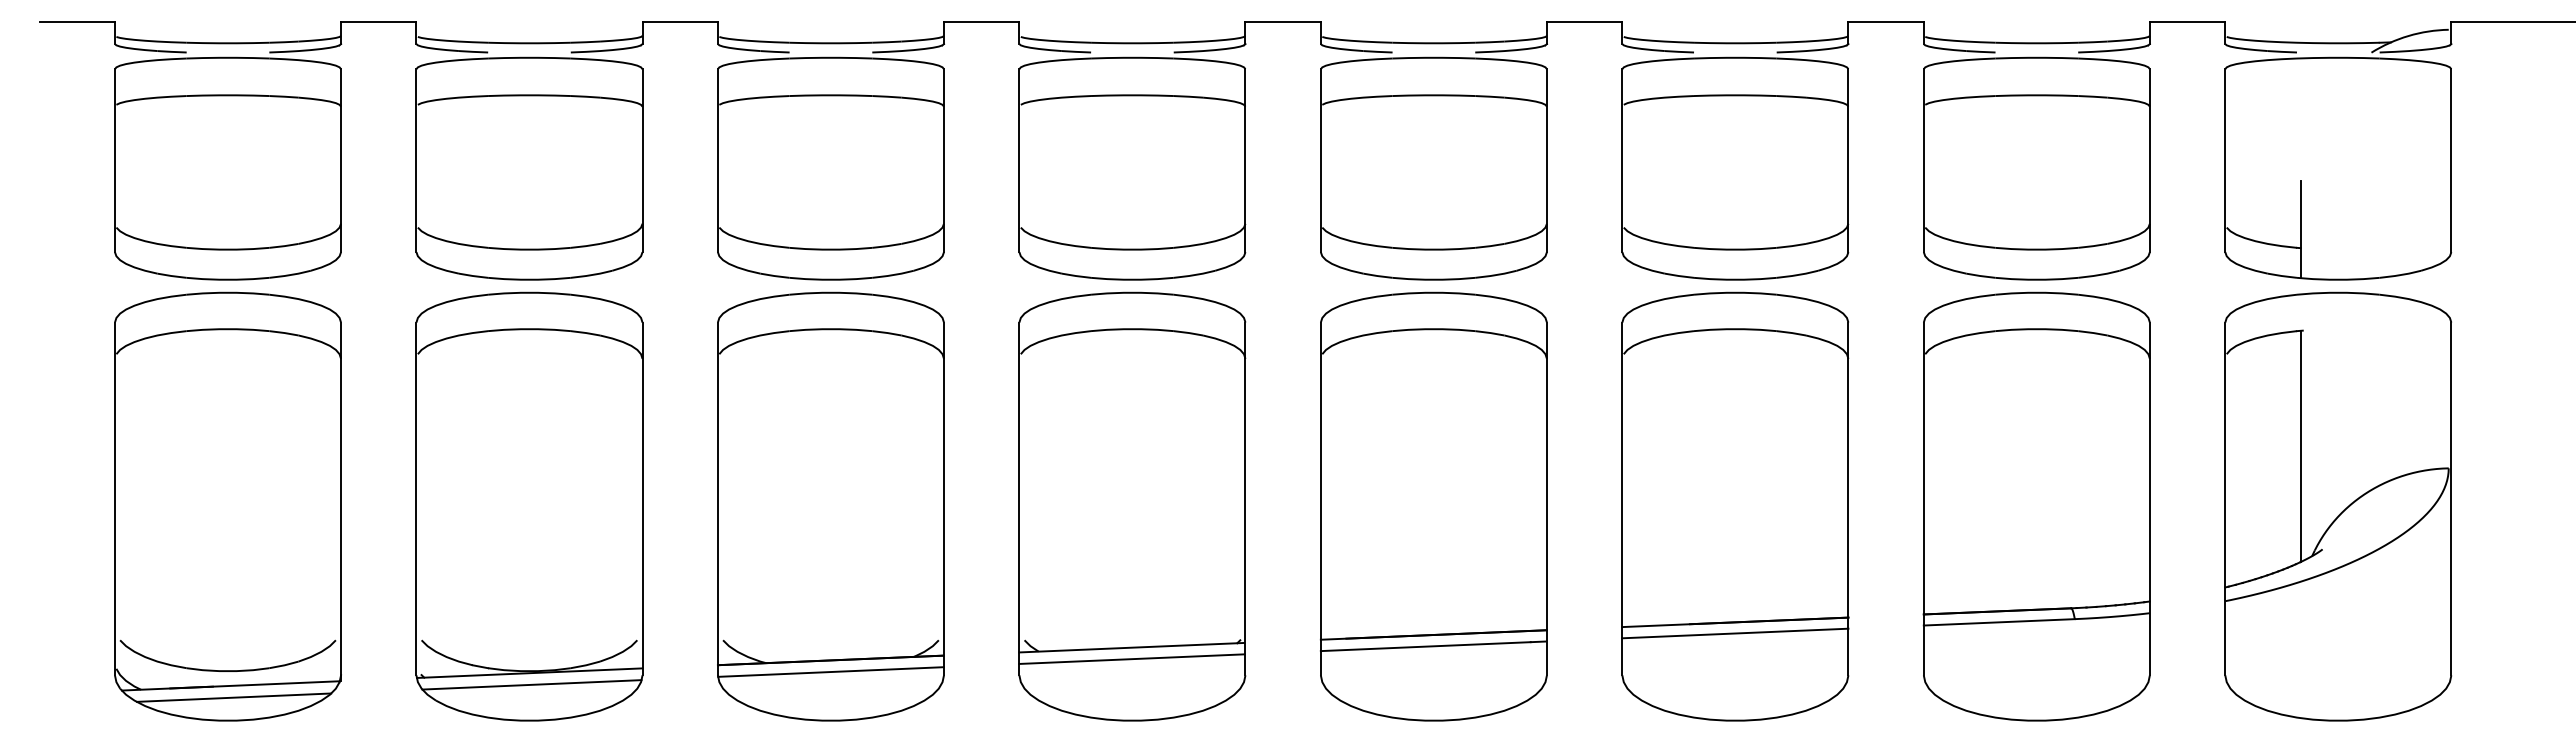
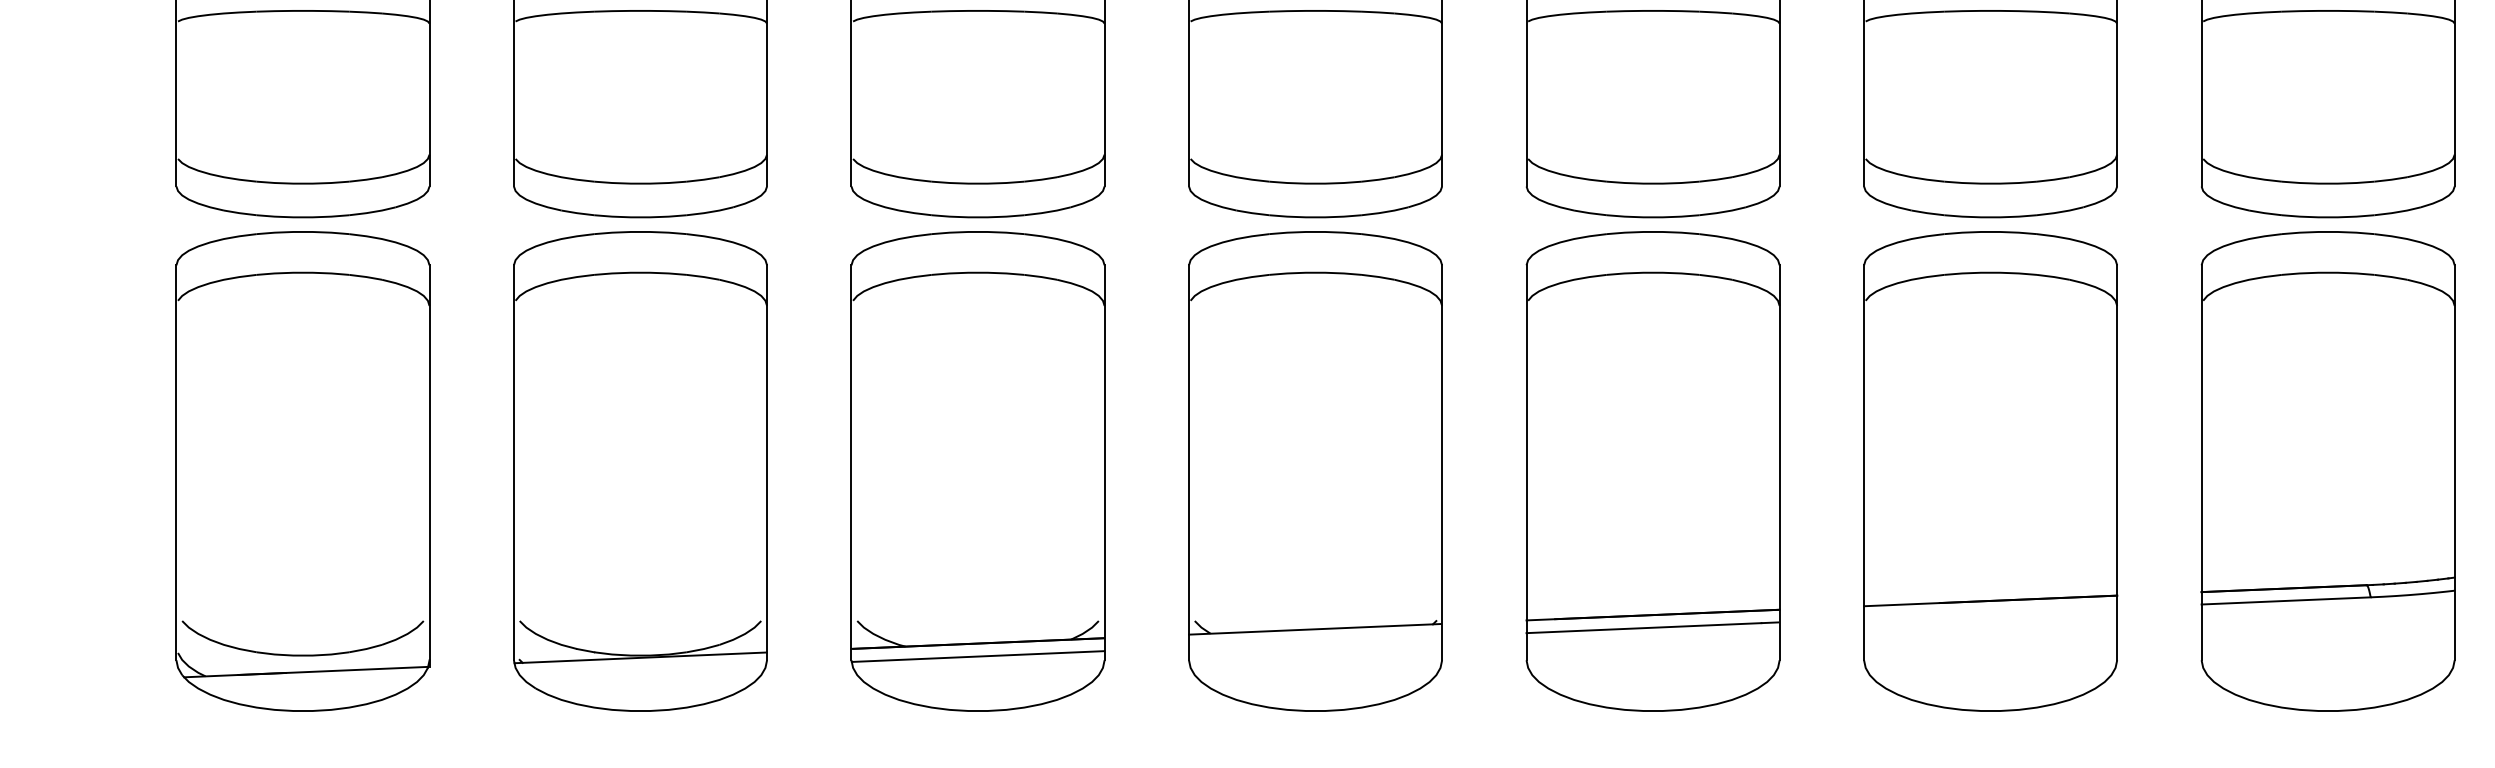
line: (1735, 633) -> (1990, 613), removed
line: (1131, 658) -> (1314, 641), removed
line: (531, 684) -> (642, 670), removed
line: (233, 697) -> (309, 685), removed

